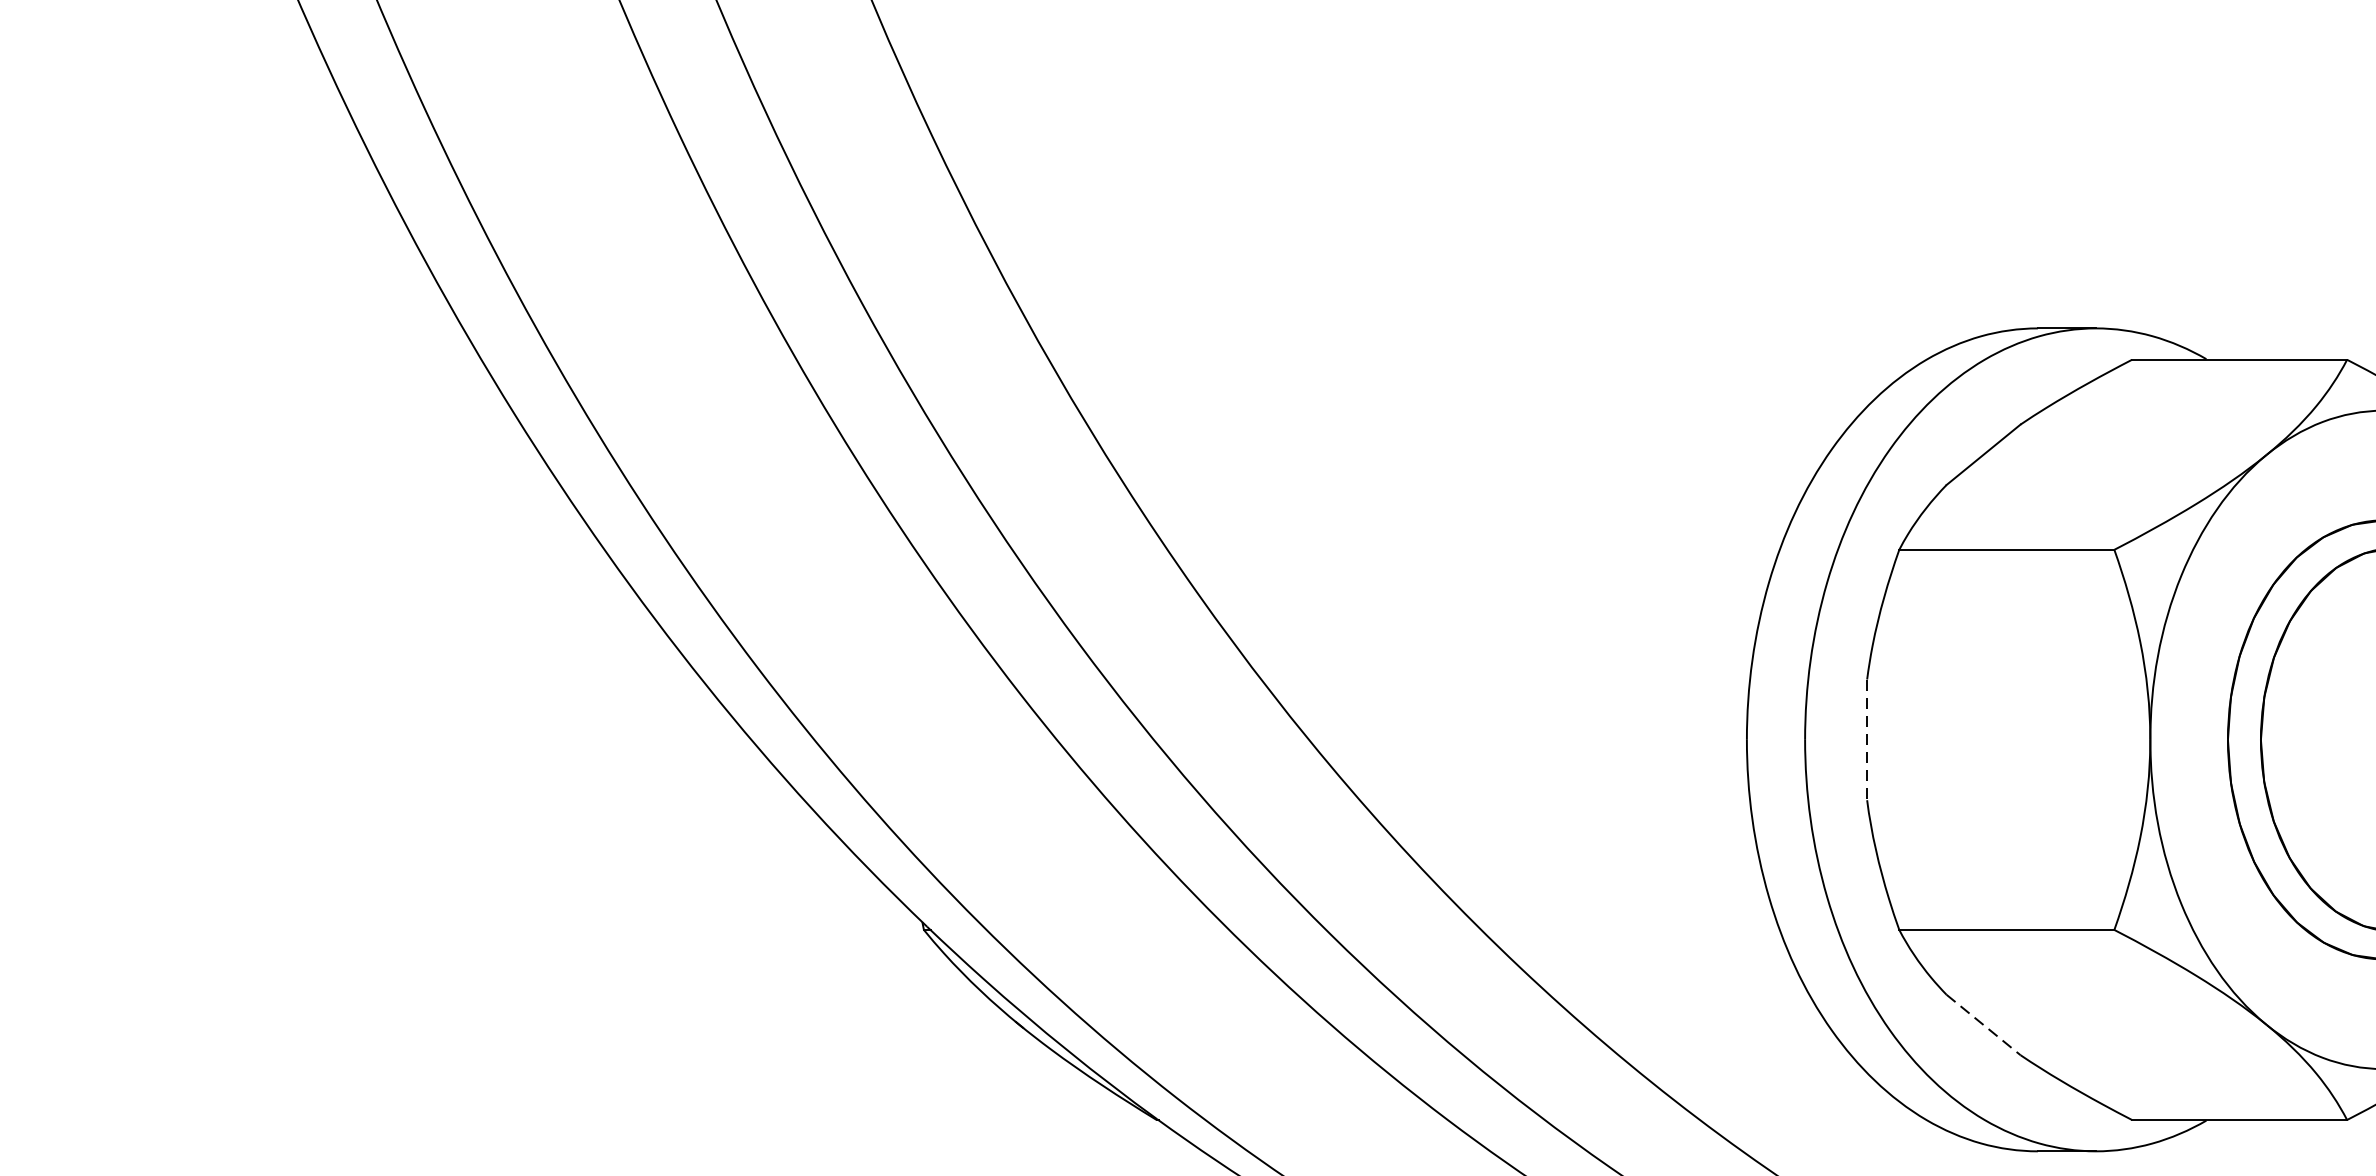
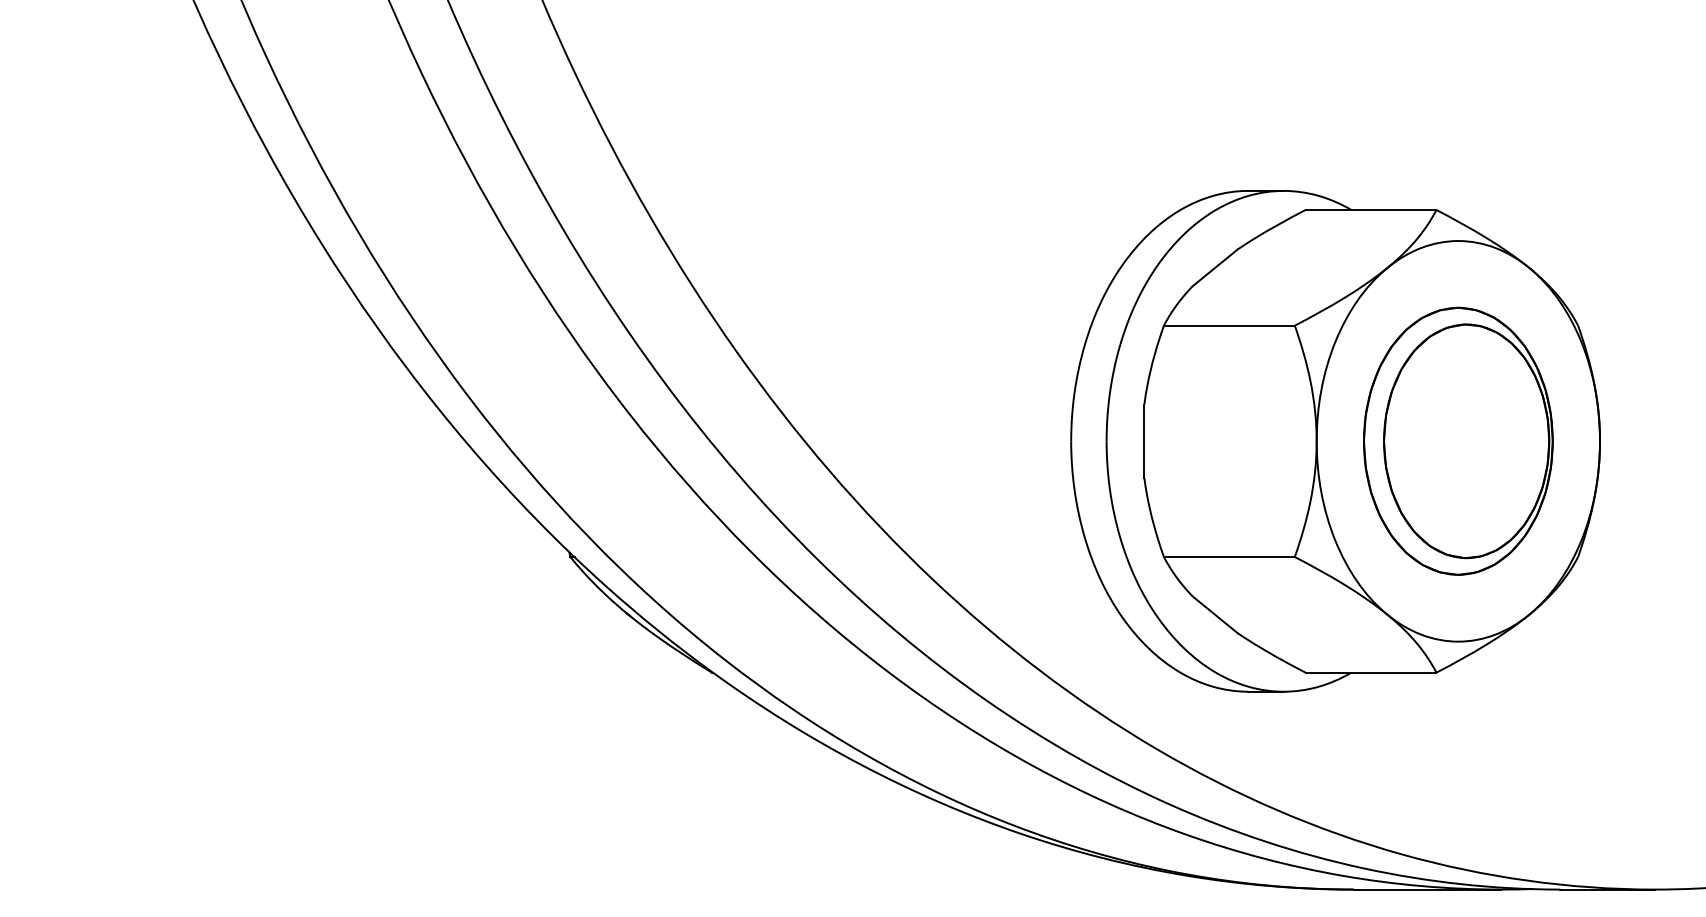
line: (1867, 740) -> (1144, 441), dashed -> solid
line: (1984, 1026) -> (1215, 615), dashed -> solid

